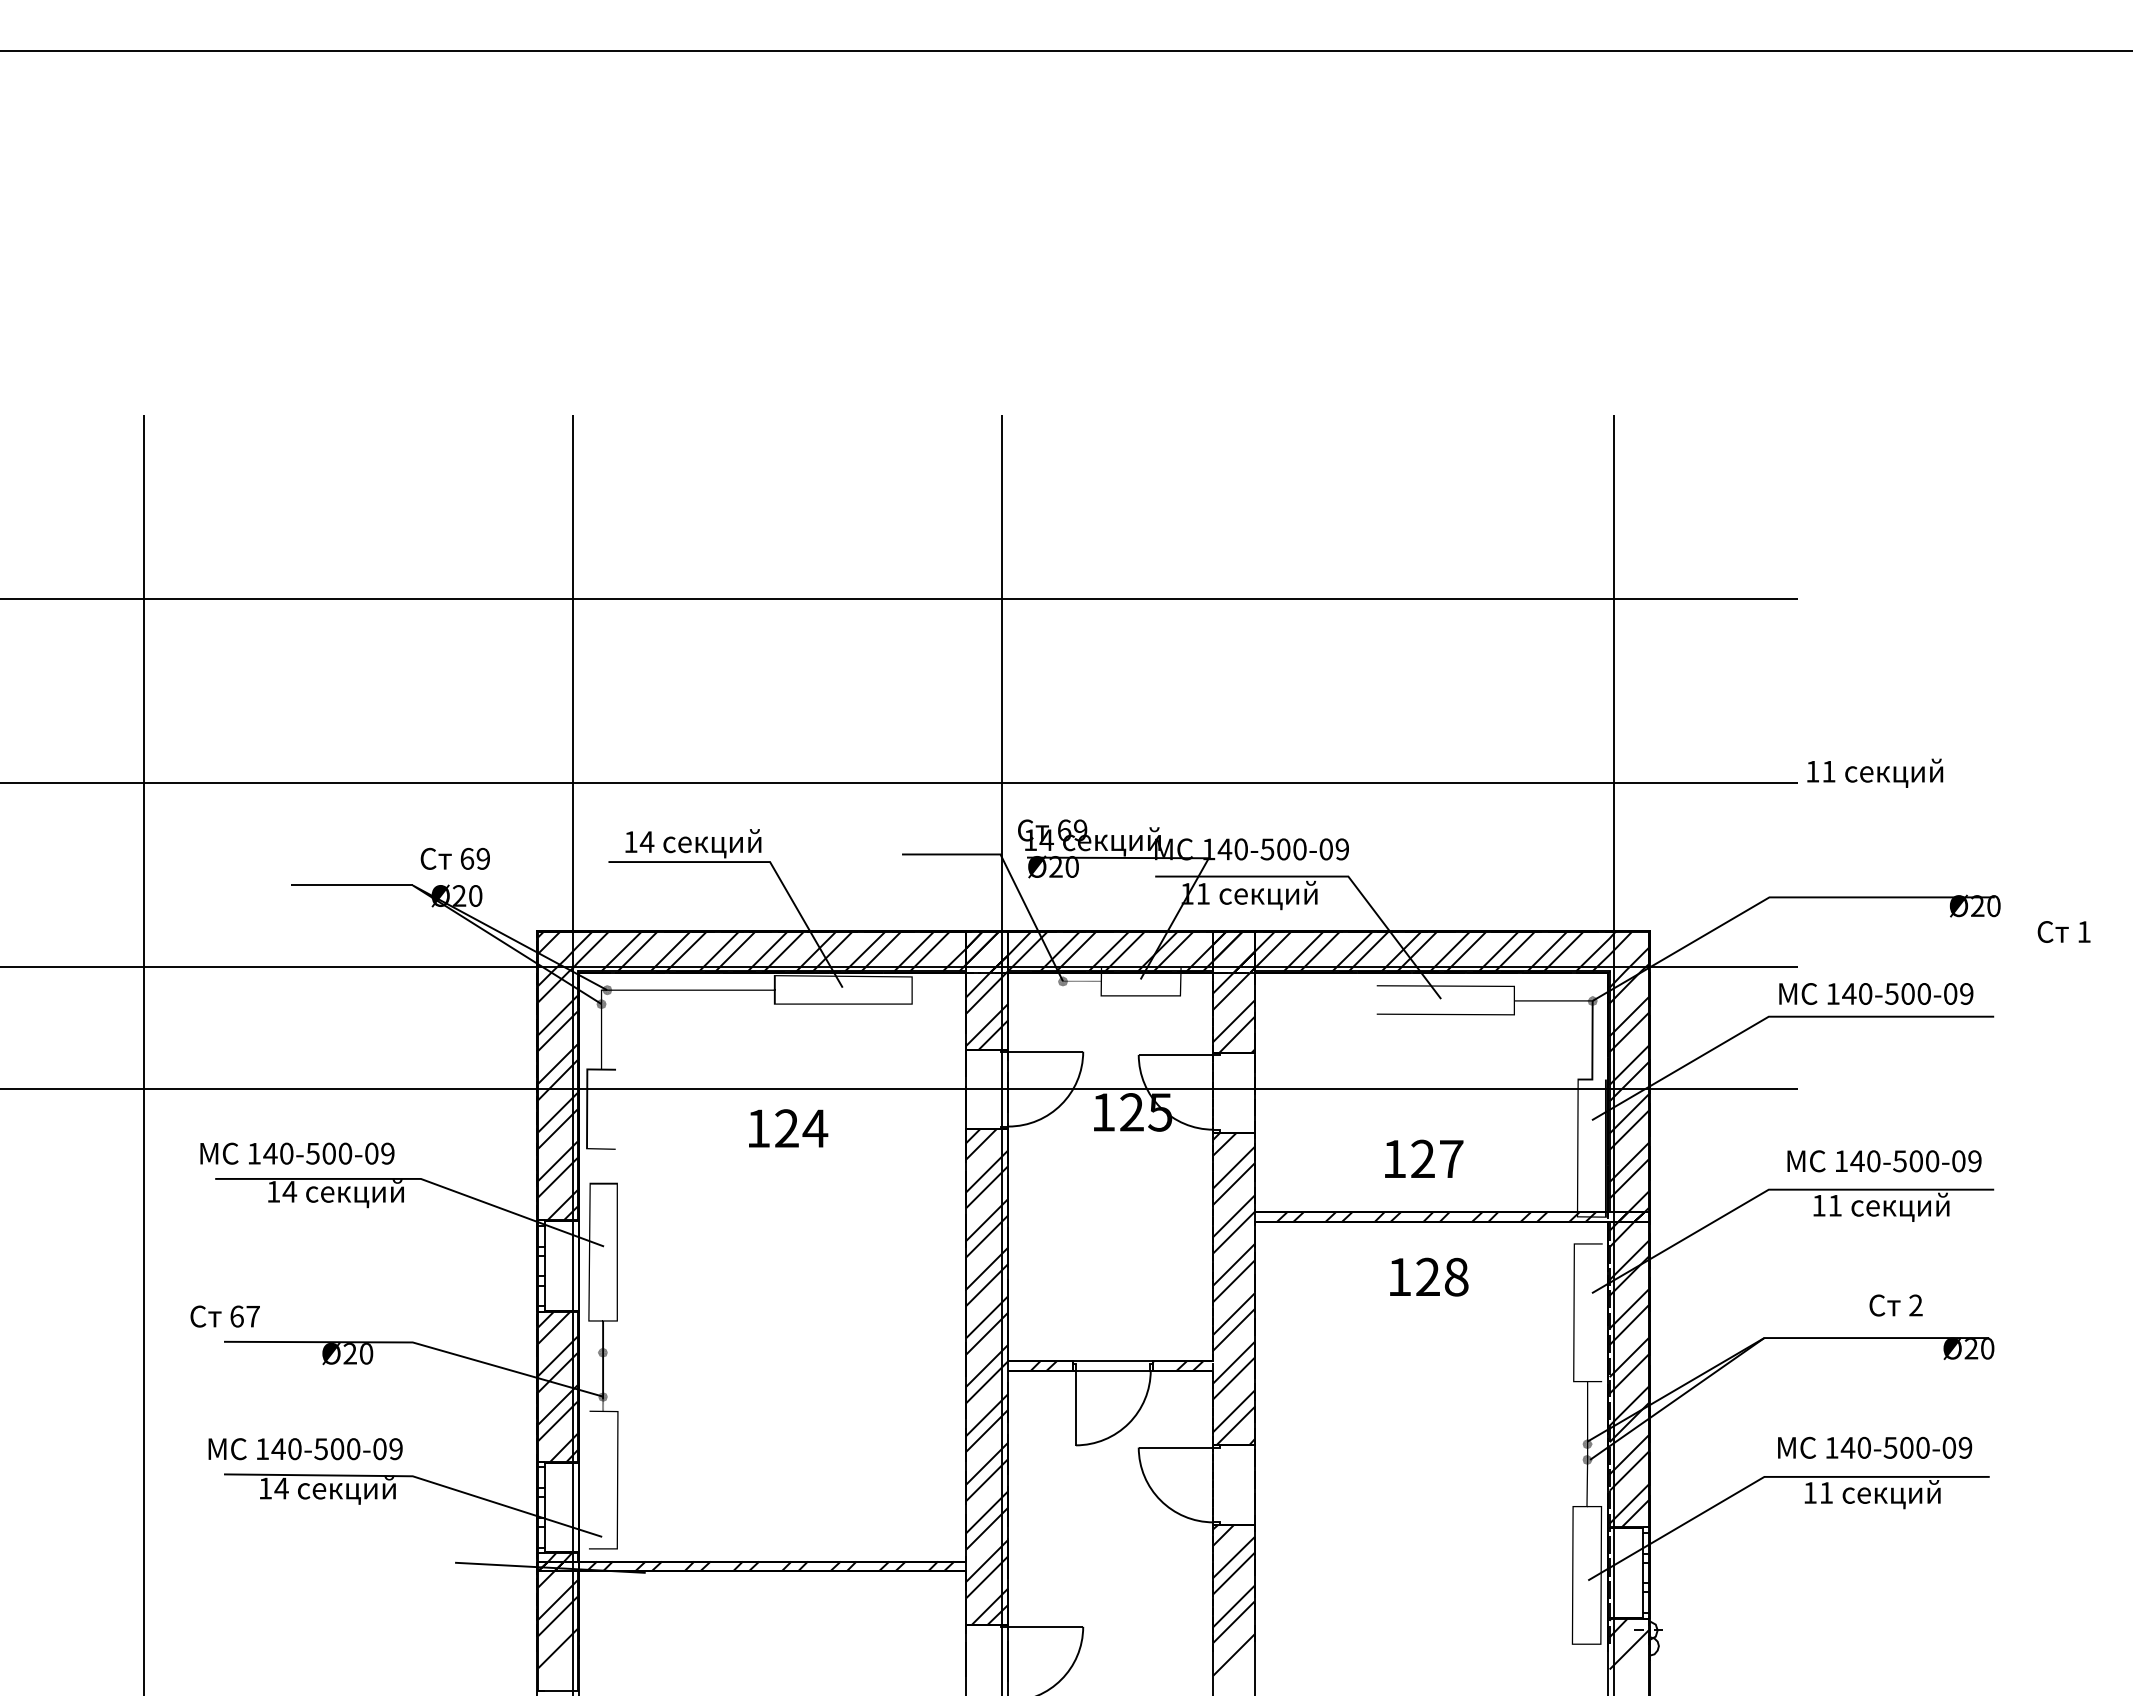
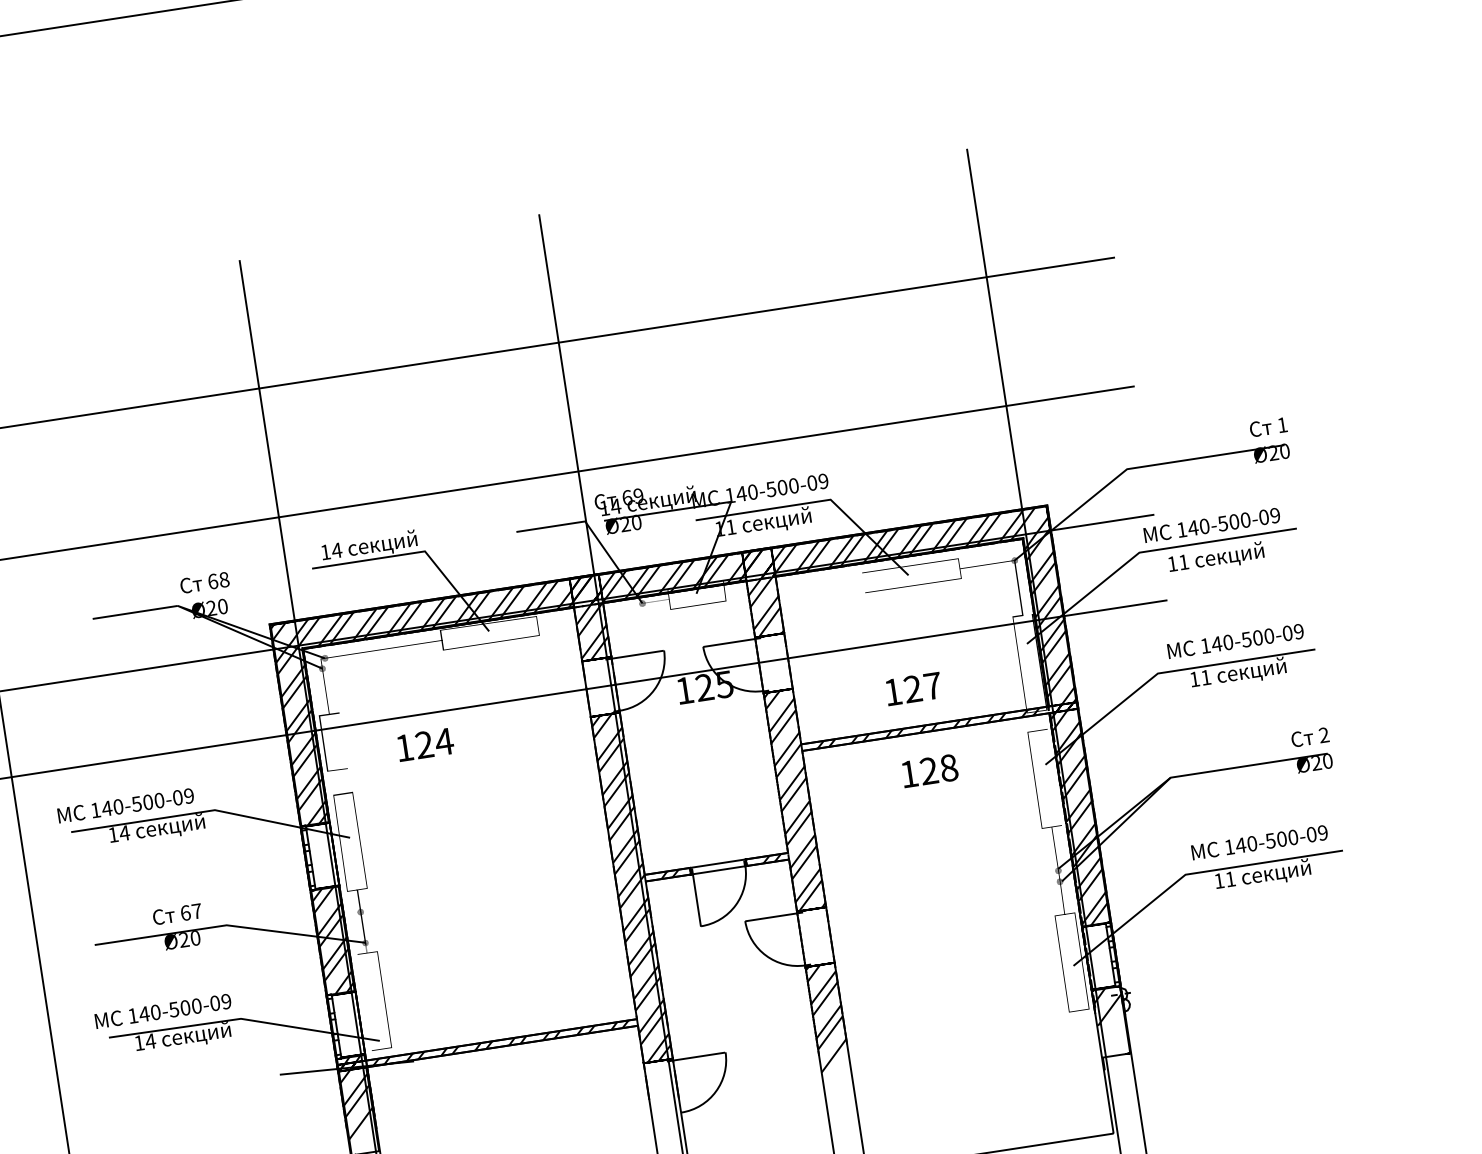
text: (1875, 772) -> (1216, 557), moved
text: (483, 858) -> (224, 579), 69 -> 68
text: (2063, 931) -> (1268, 427), moved
text: (788, 1128) -> (425, 744), moved
text: (1895, 1305) -> (1309, 737), moved
text: (224, 1316) -> (176, 914), moved

